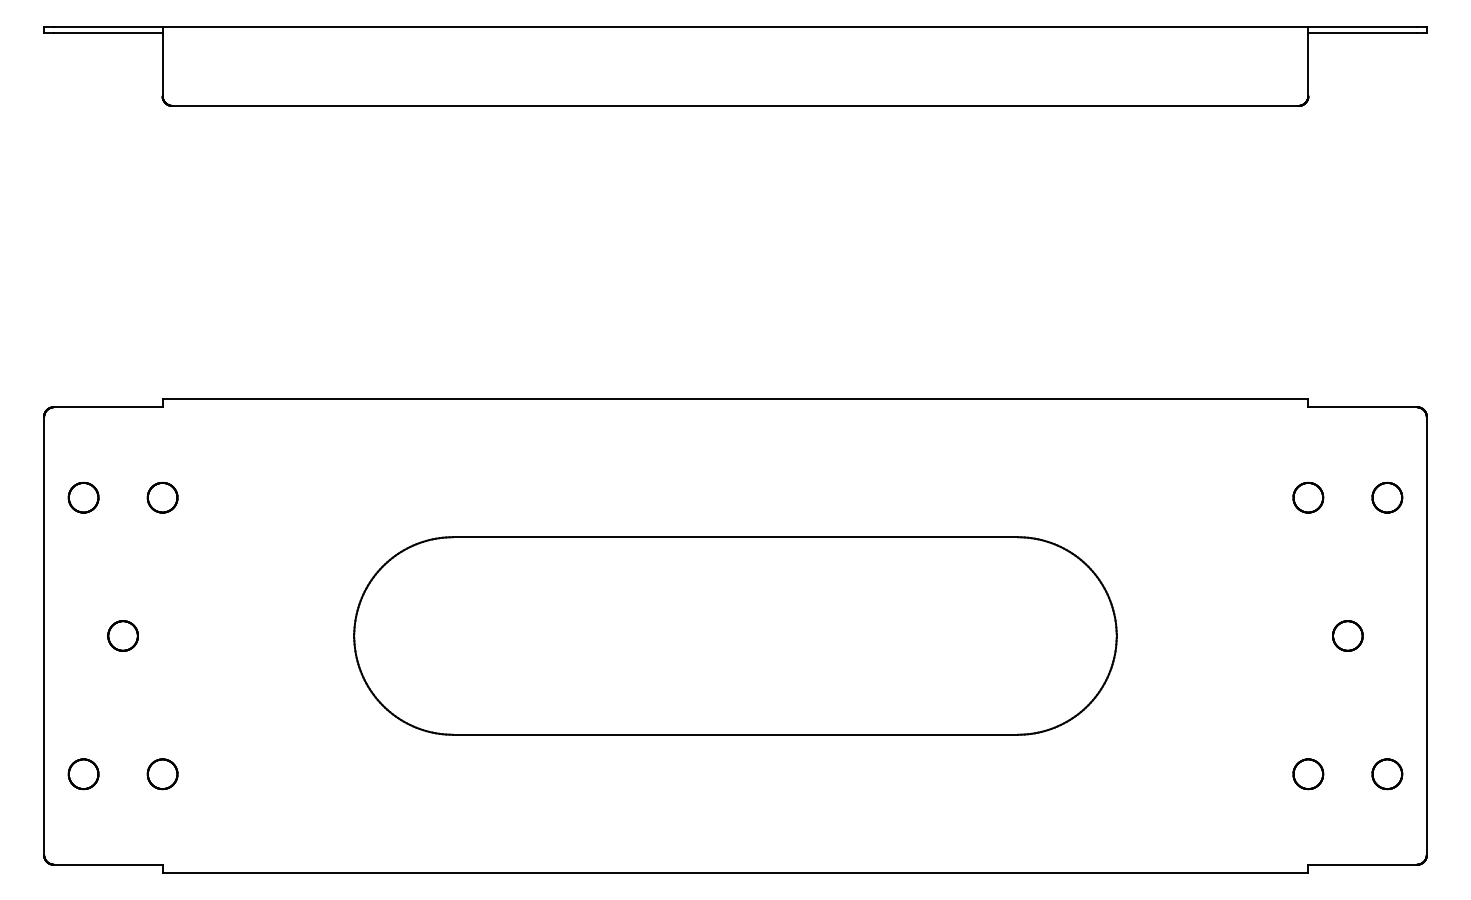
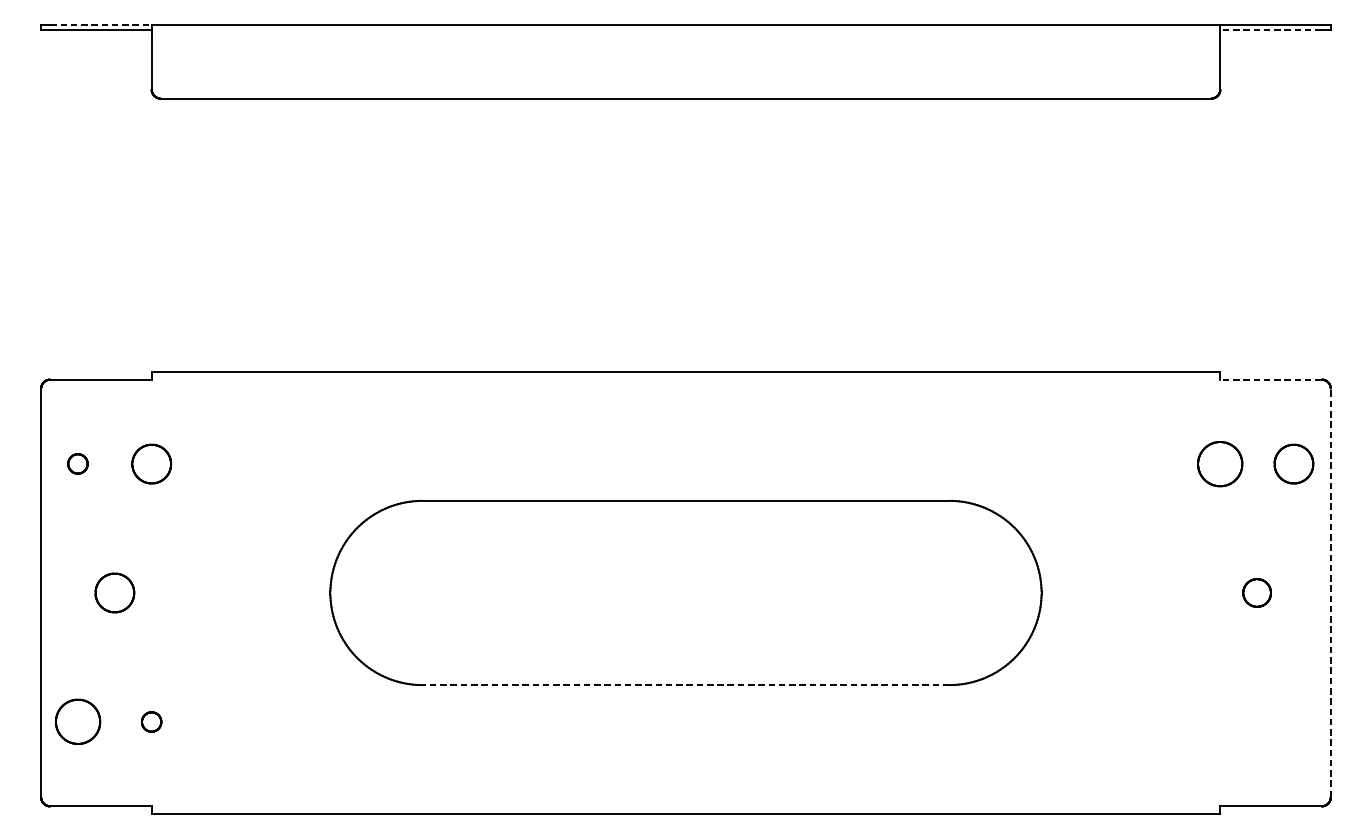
line: (108, 26) -> (101, 24), solid -> dashed
line: (1362, 32) -> (1270, 30), solid -> dashed
line: (1362, 407) -> (1270, 379), solid -> dashed
part: (83, 497) -> (77, 463), size x0.7
part: (162, 497) -> (151, 463), size x1.4
part: (1308, 497) -> (1220, 463), size x1.6
part: (1387, 497) -> (1294, 463), size x1.4
part: (122, 635) -> (114, 592), size x1.4
line: (1426, 636) -> (1330, 593), solid -> dashed
line: (735, 734) -> (686, 684), solid -> dashed
part: (83, 774) -> (77, 722), size x1.6
part: (162, 774) -> (151, 722), size x0.7
part: (1308, 774) -> (1220, 722), removed
part: (1387, 774) -> (1294, 722), removed

